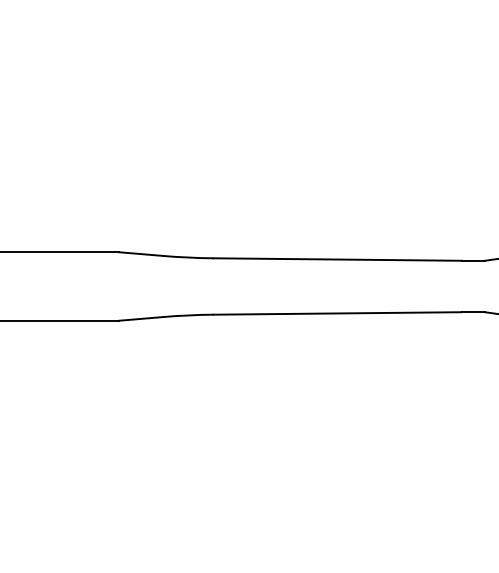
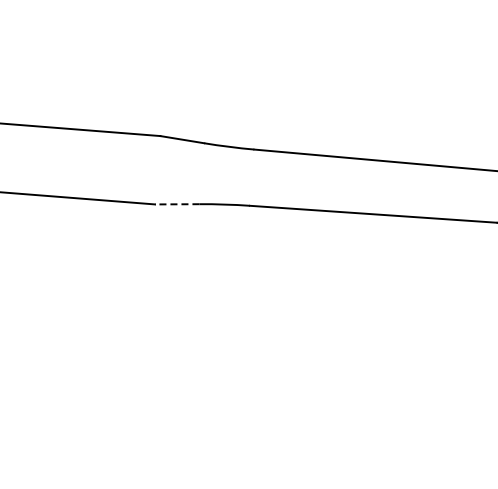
line: (140, 318) -> (176, 203), solid -> dashed

